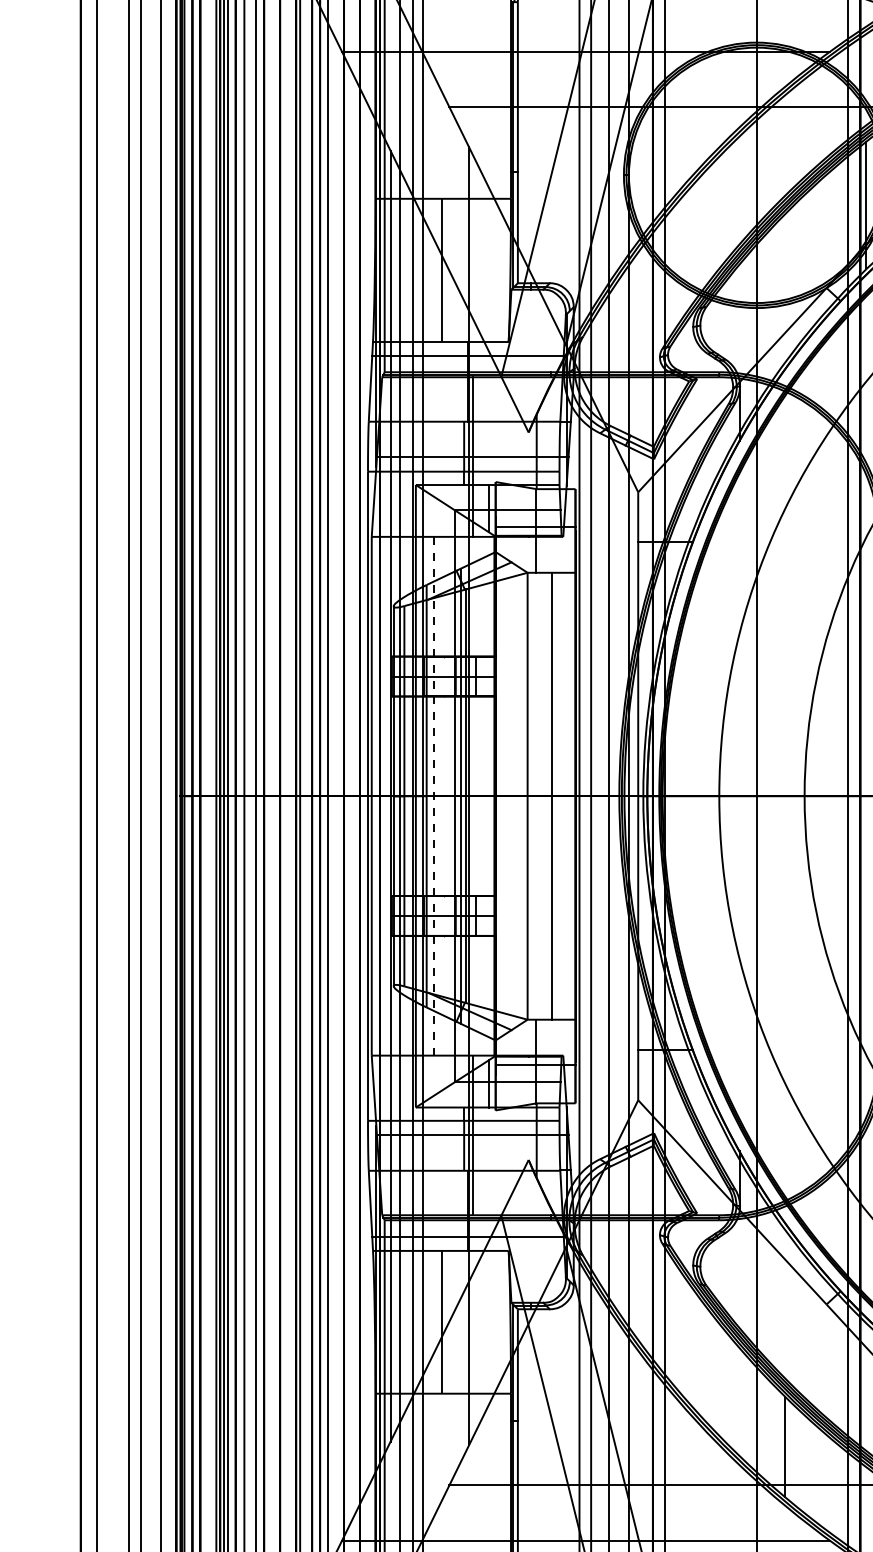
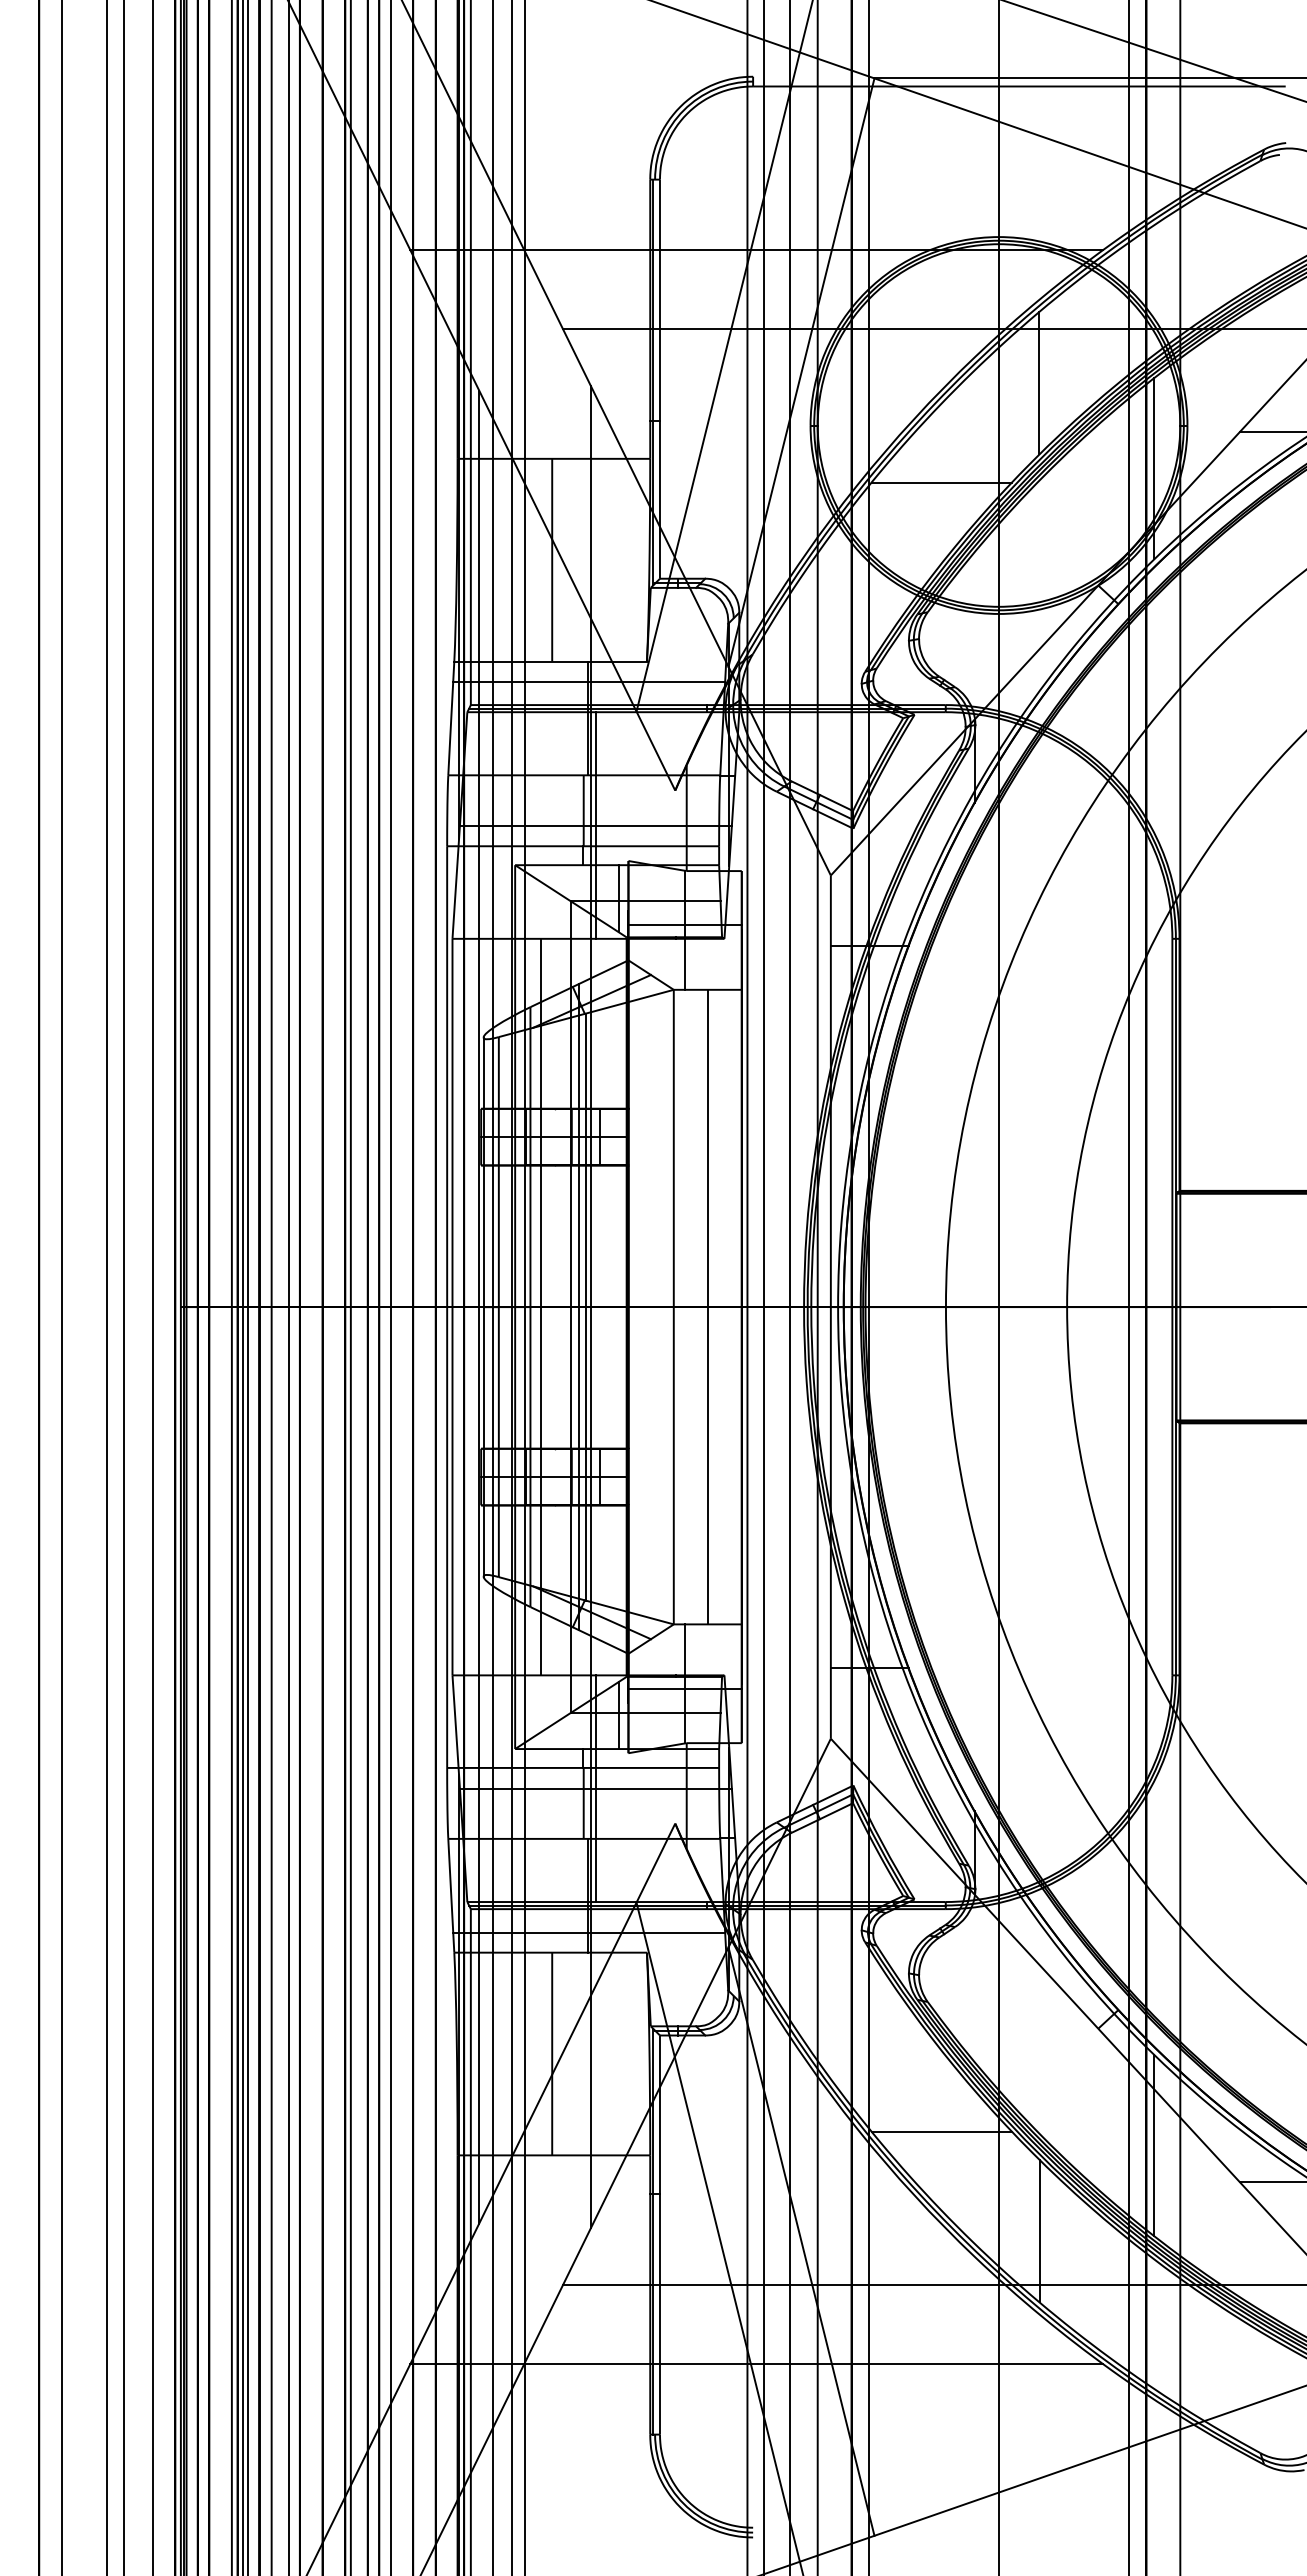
line: (785, 145) -> (1039, 382), added
line: (716, 215) -> (941, 482), added
line: (433, 795) -> (540, 1306), dashed -> solid
line: (716, 1376) -> (941, 2131), added
line: (866, 1386) -> (1154, 2145), added

